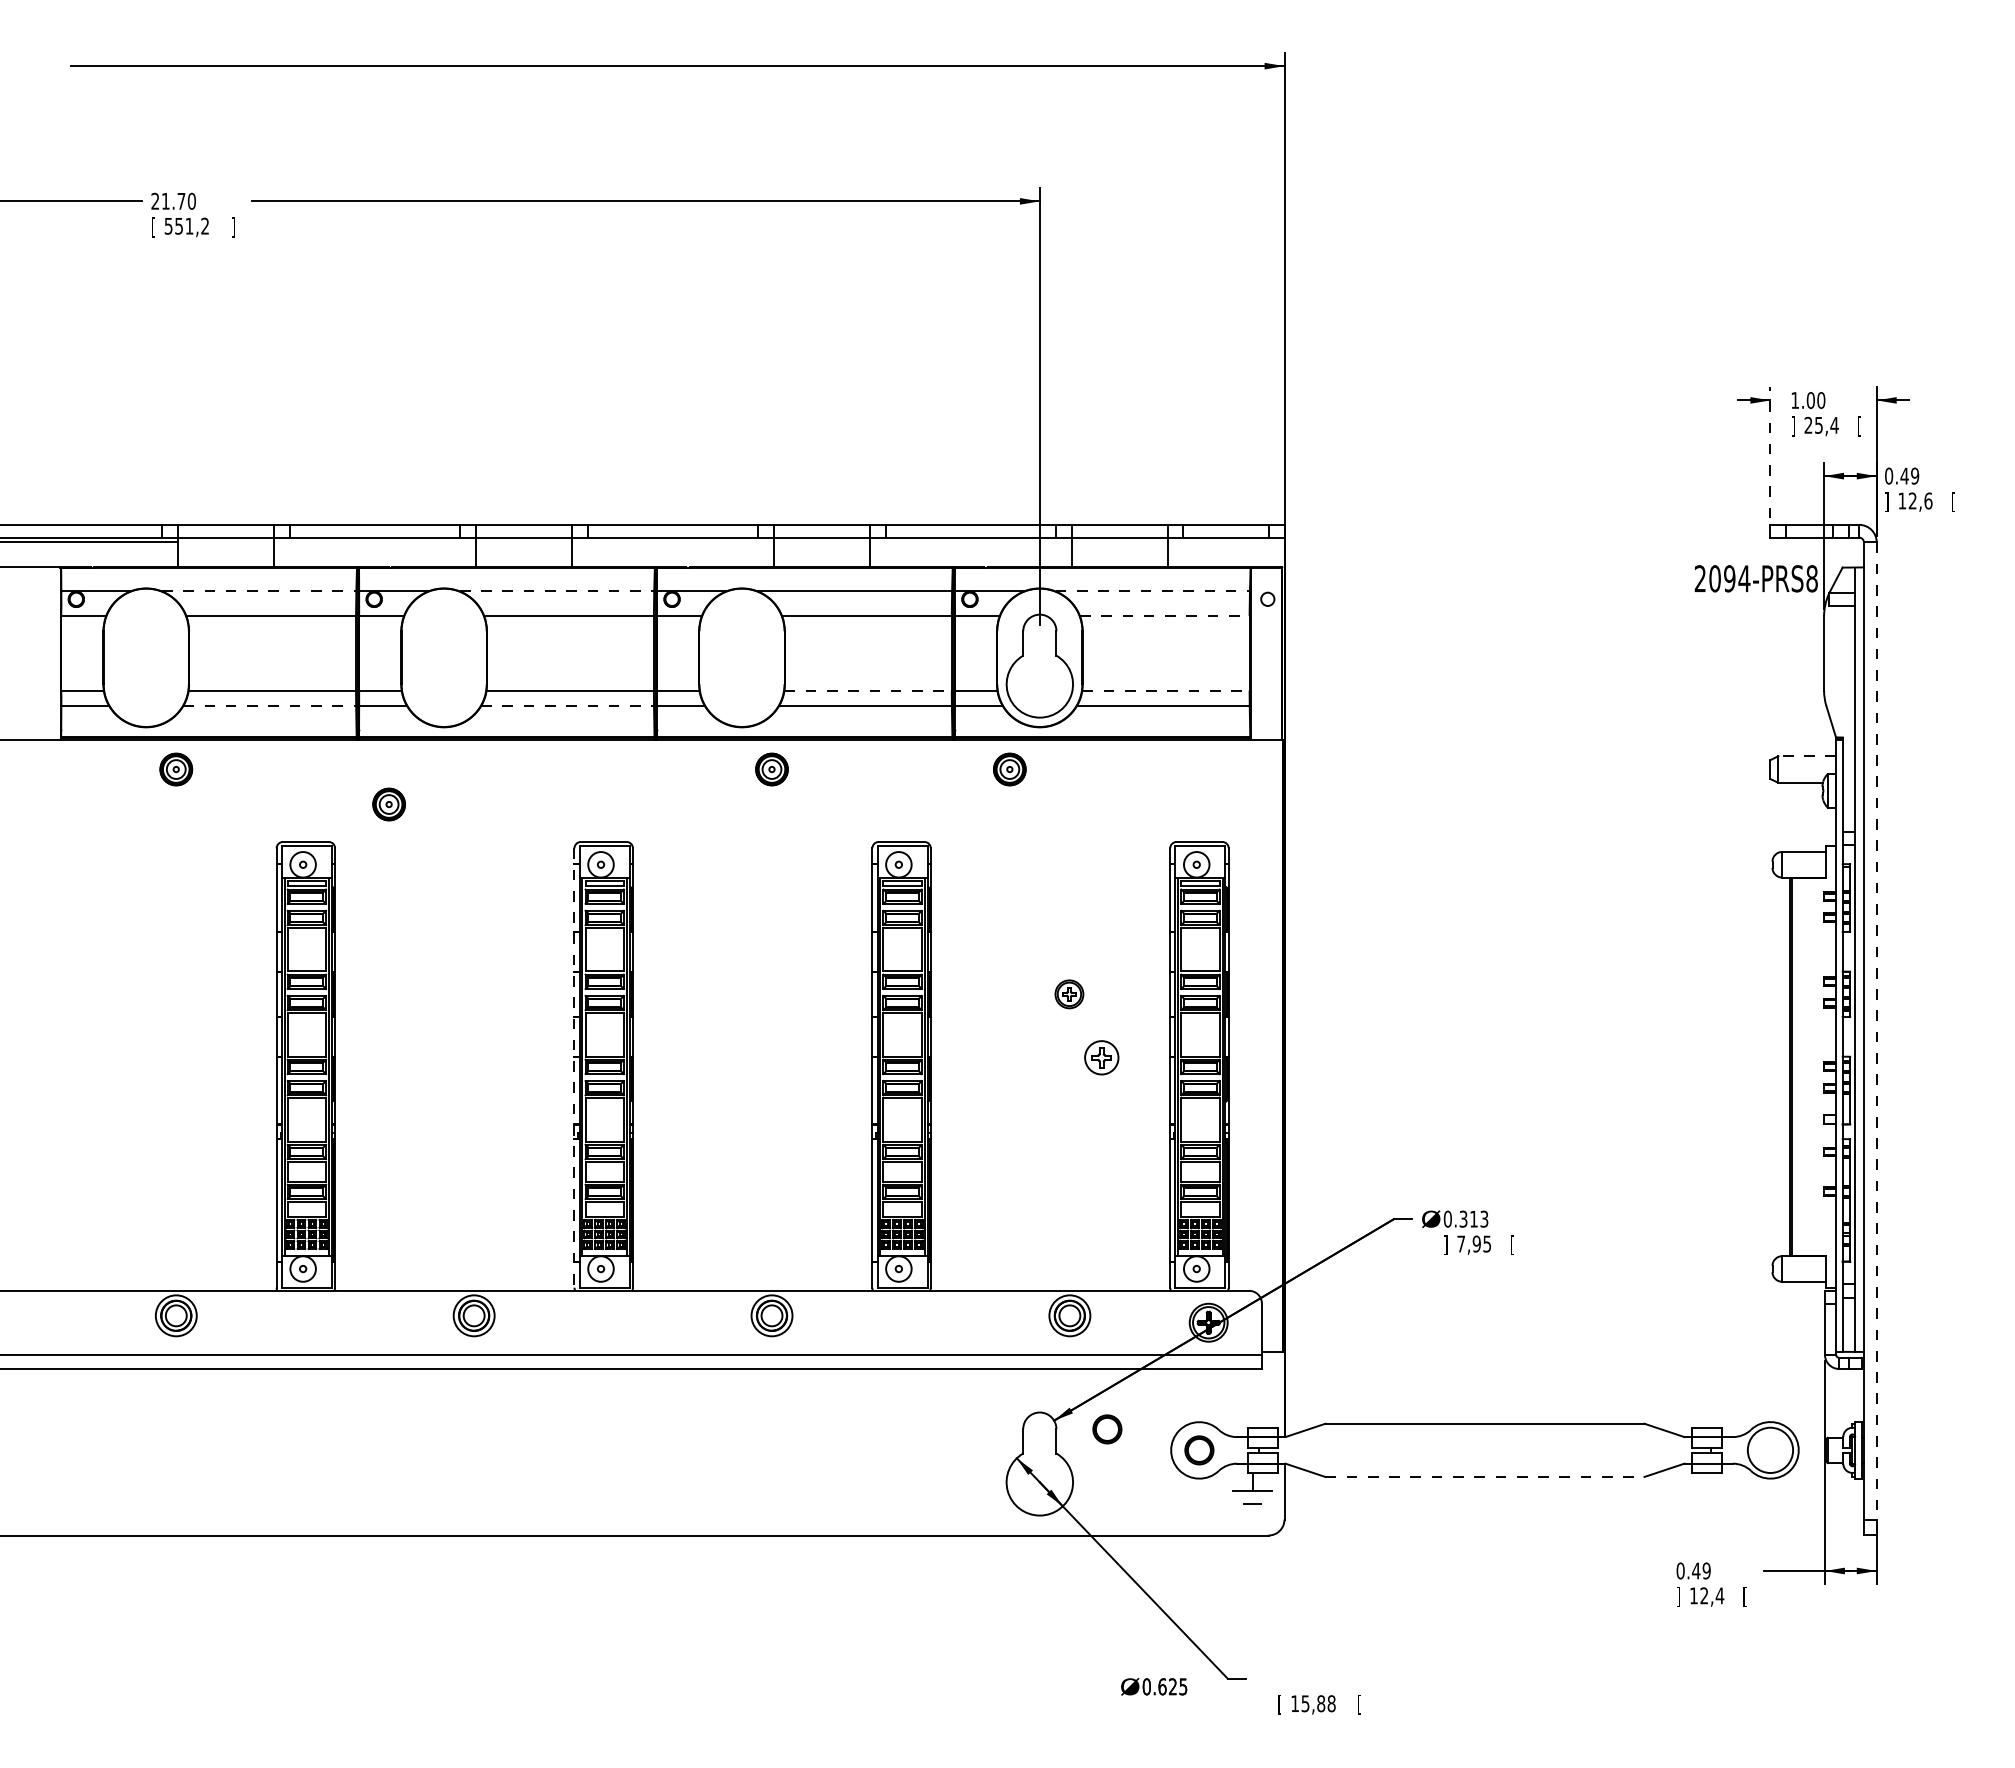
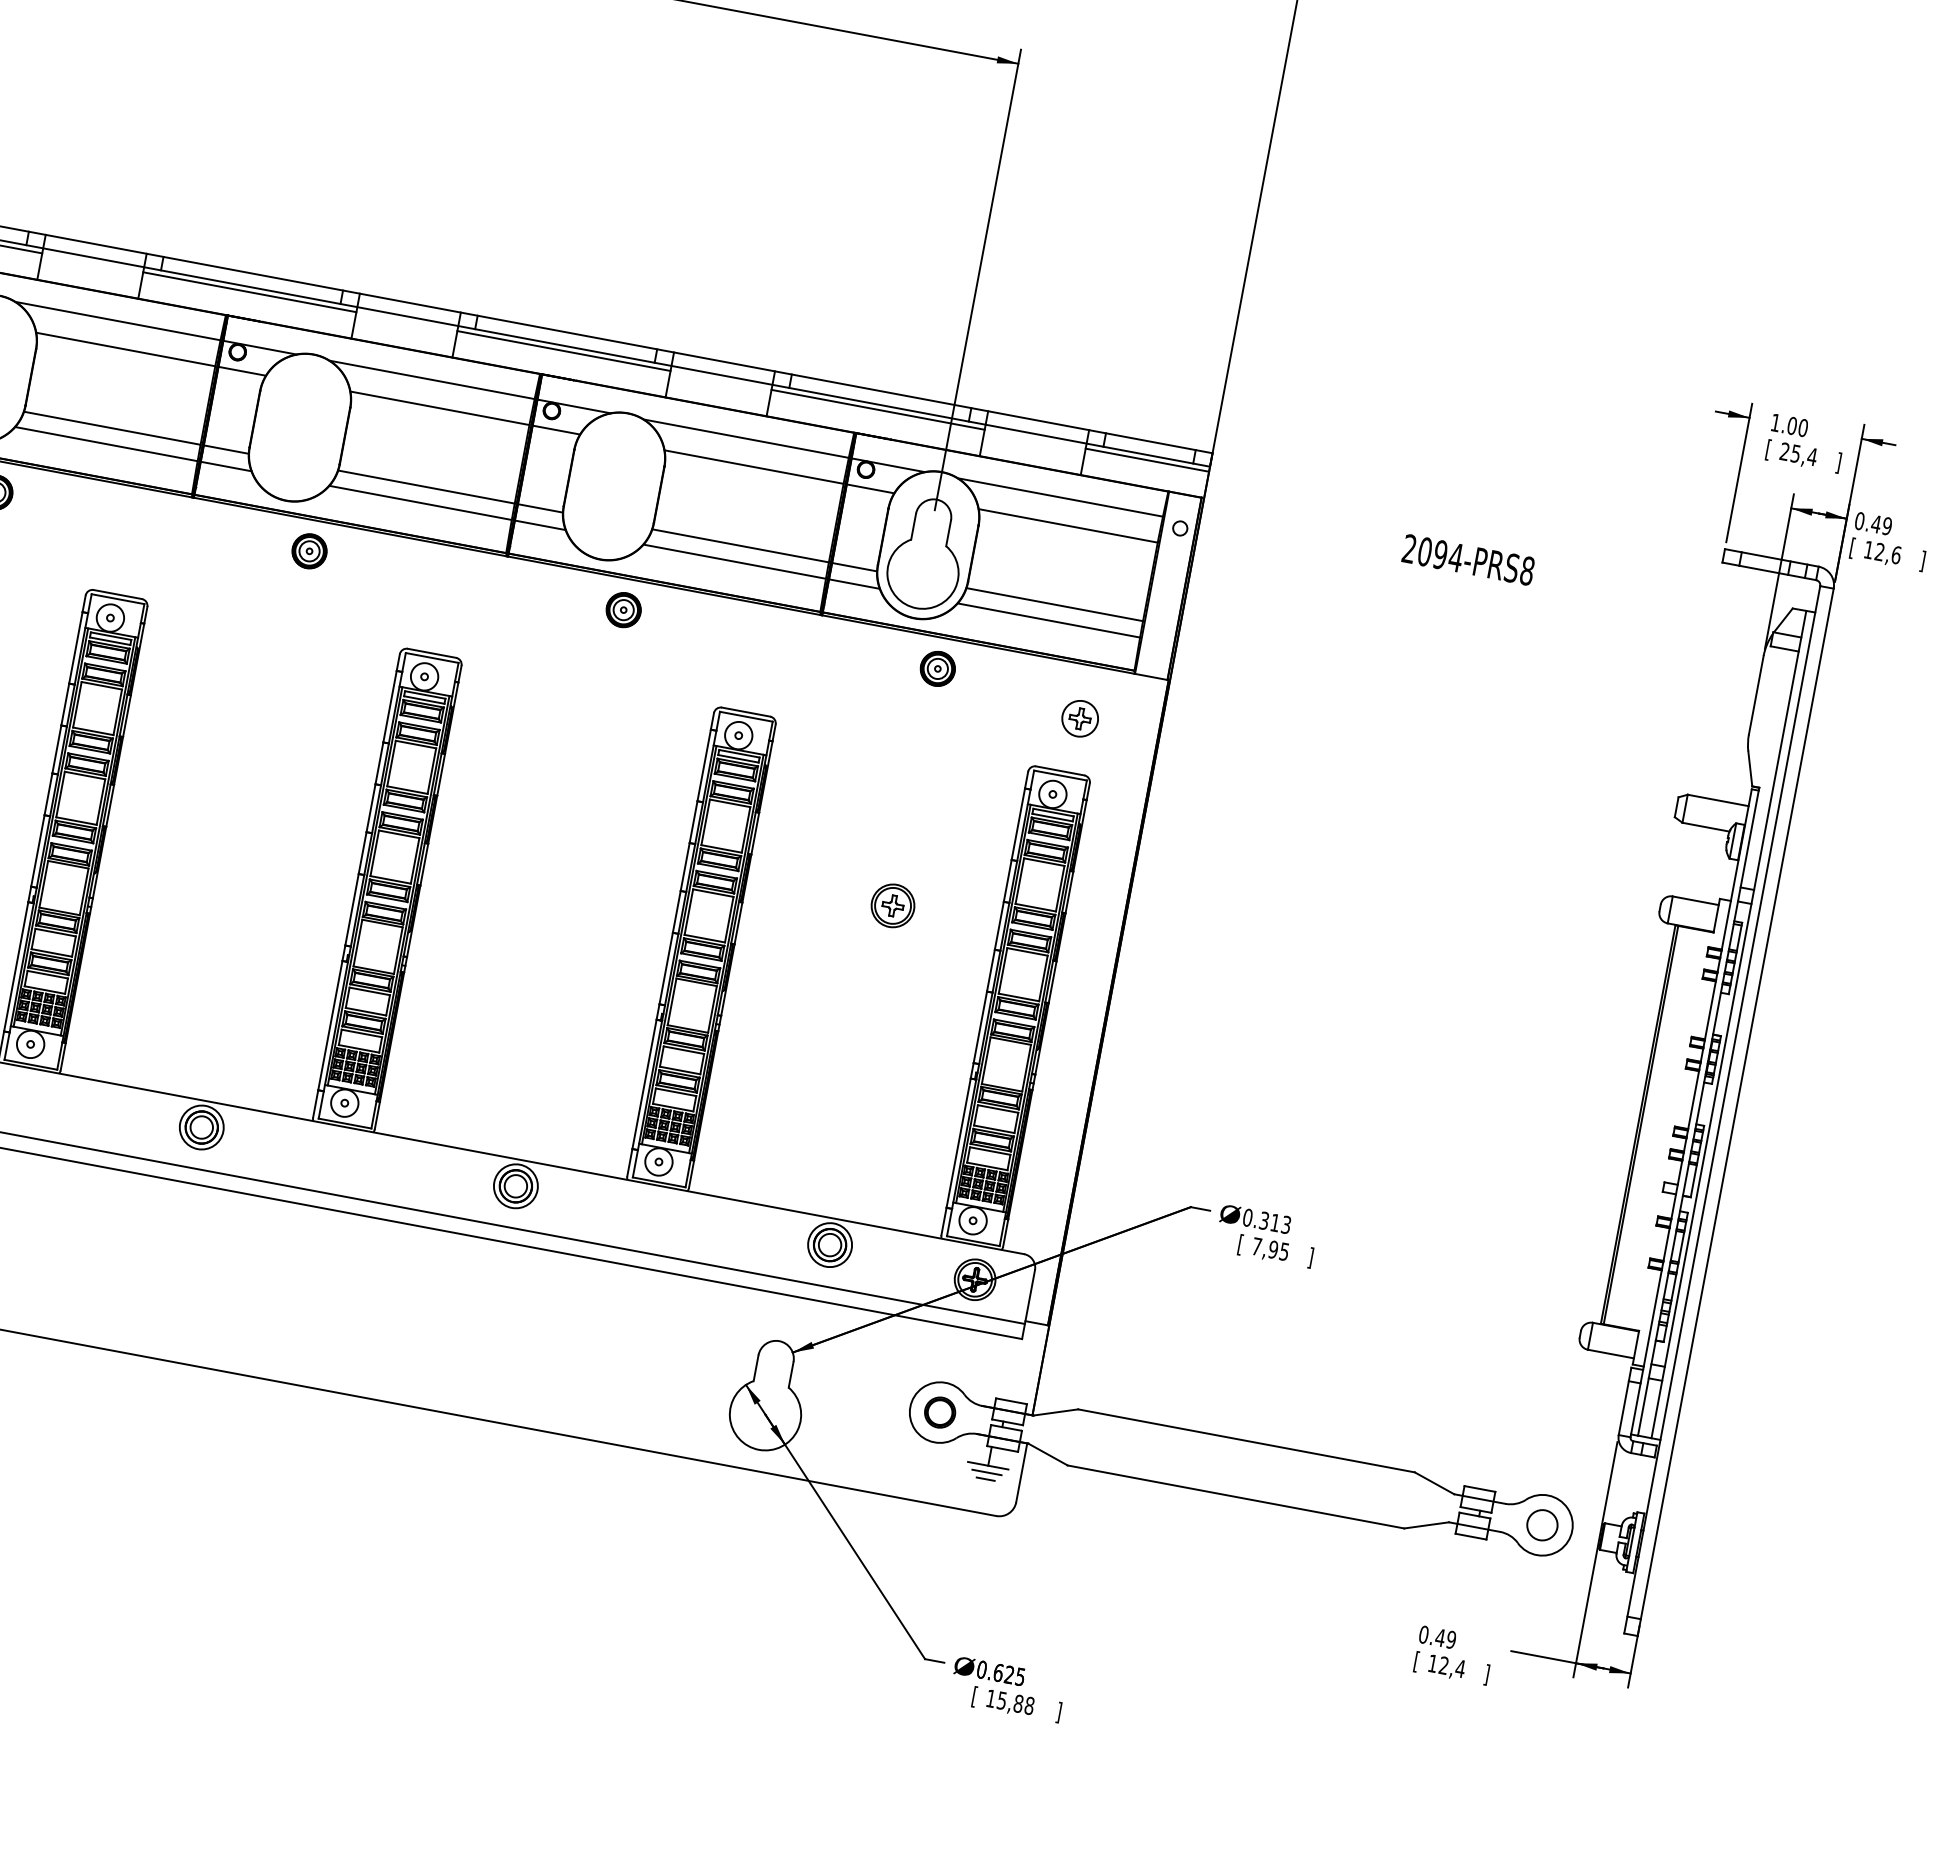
text: (1792, 426) -> (1767, 449), ] -> [
text: (1859, 426) -> (1838, 462), [ -> ]
line: (1770, 452) -> (1739, 472), dashed -> solid
text: (1886, 502) -> (1851, 548), ] -> [
text: (1953, 502) -> (1922, 561), [ -> ]
line: (374, 542) -> (249, 292), added
line: (672, 542) -> (563, 351), added
line: (970, 542) -> (877, 409), added
line: (1225, 542) -> (1146, 460), added
text: (1755, 578) -> (1467, 559), moved
line: (259, 591) -> (118, 321), dashed -> solid
line: (557, 591) -> (432, 380), dashed -> solid
line: (1153, 591) -> (1061, 497), dashed -> solid
line: (1164, 616) -> (1067, 526), dashed -> solid
line: (868, 690) -> (741, 545), dashed -> solid
line: (1165, 690) -> (1054, 604), dashed -> solid
line: (270, 706) -> (107, 444), dashed -> solid
line: (568, 706) -> (421, 503), dashed -> solid
line: (1807, 756) -> (1718, 800), dashed -> solid
part: (1009, 769) -> (937, 668), moved
part: (388, 804) -> (308, 551), moved
part: (1069, 994) -> (893, 906), size x1.43
line: (1876, 1038) -> (1735, 1111), dashed -> solid
part: (1101, 1057) -> (1079, 718), moved
line: (574, 1068) -> (356, 886), dashed -> solid
text: (1445, 1245) -> (1240, 1245), ] -> [
text: (1512, 1245) -> (1310, 1258), [ -> ]
part: (1107, 1429) -> (847, 1372), removed
circle: (1770, 1450) -> (1542, 1525), size x0.62
line: (1484, 1476) -> (1235, 1496), dashed -> solid
line: (1252, 1497) -> (986, 1472), added
text: (1678, 1596) -> (1416, 1661), ] -> [
text: (1744, 1596) -> (1486, 1674), [ -> ]
text: (1154, 1686) -> (990, 1670), moved
text: (1359, 1704) -> (1058, 1712), [ -> ]

